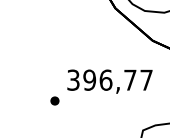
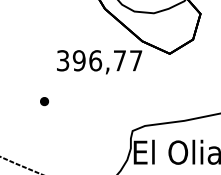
text: (109, 81) -> (99, 62), moved

